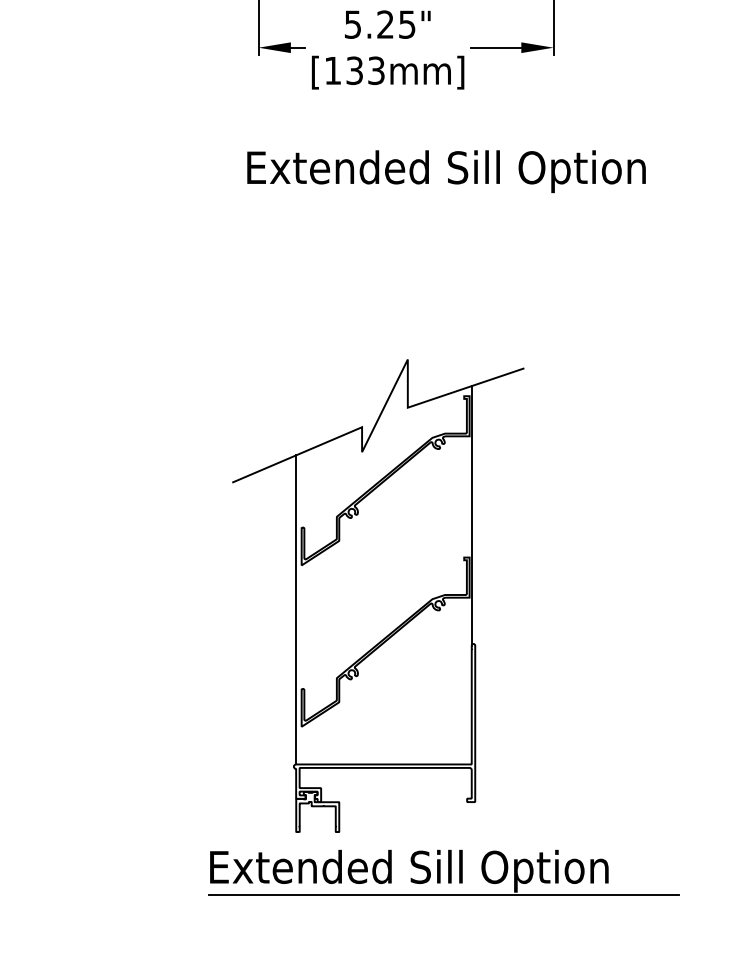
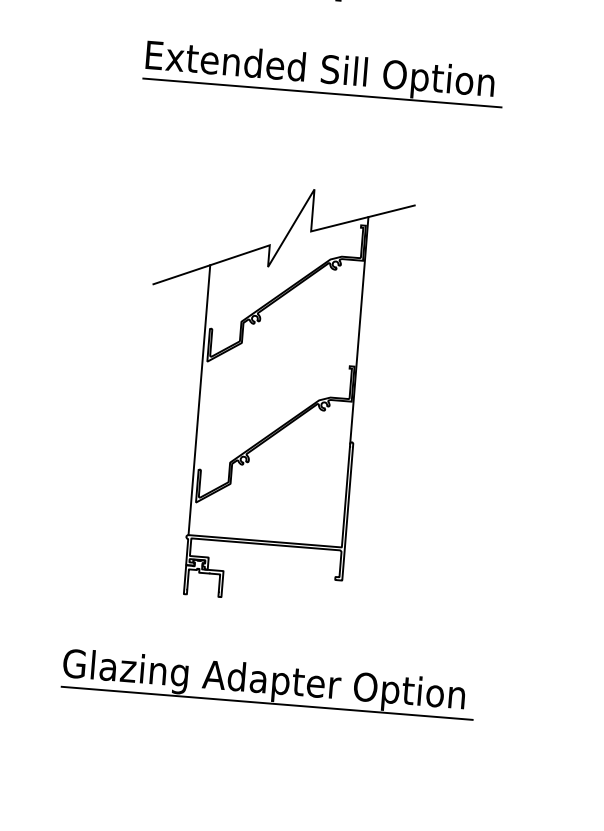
line: (450, 195) -> (321, 93), added
part: (378, 595) -> (272, 393), moved
text: (438, 870) -> (264, 681), Extended Sill Option -> Glazing Adapter Option

